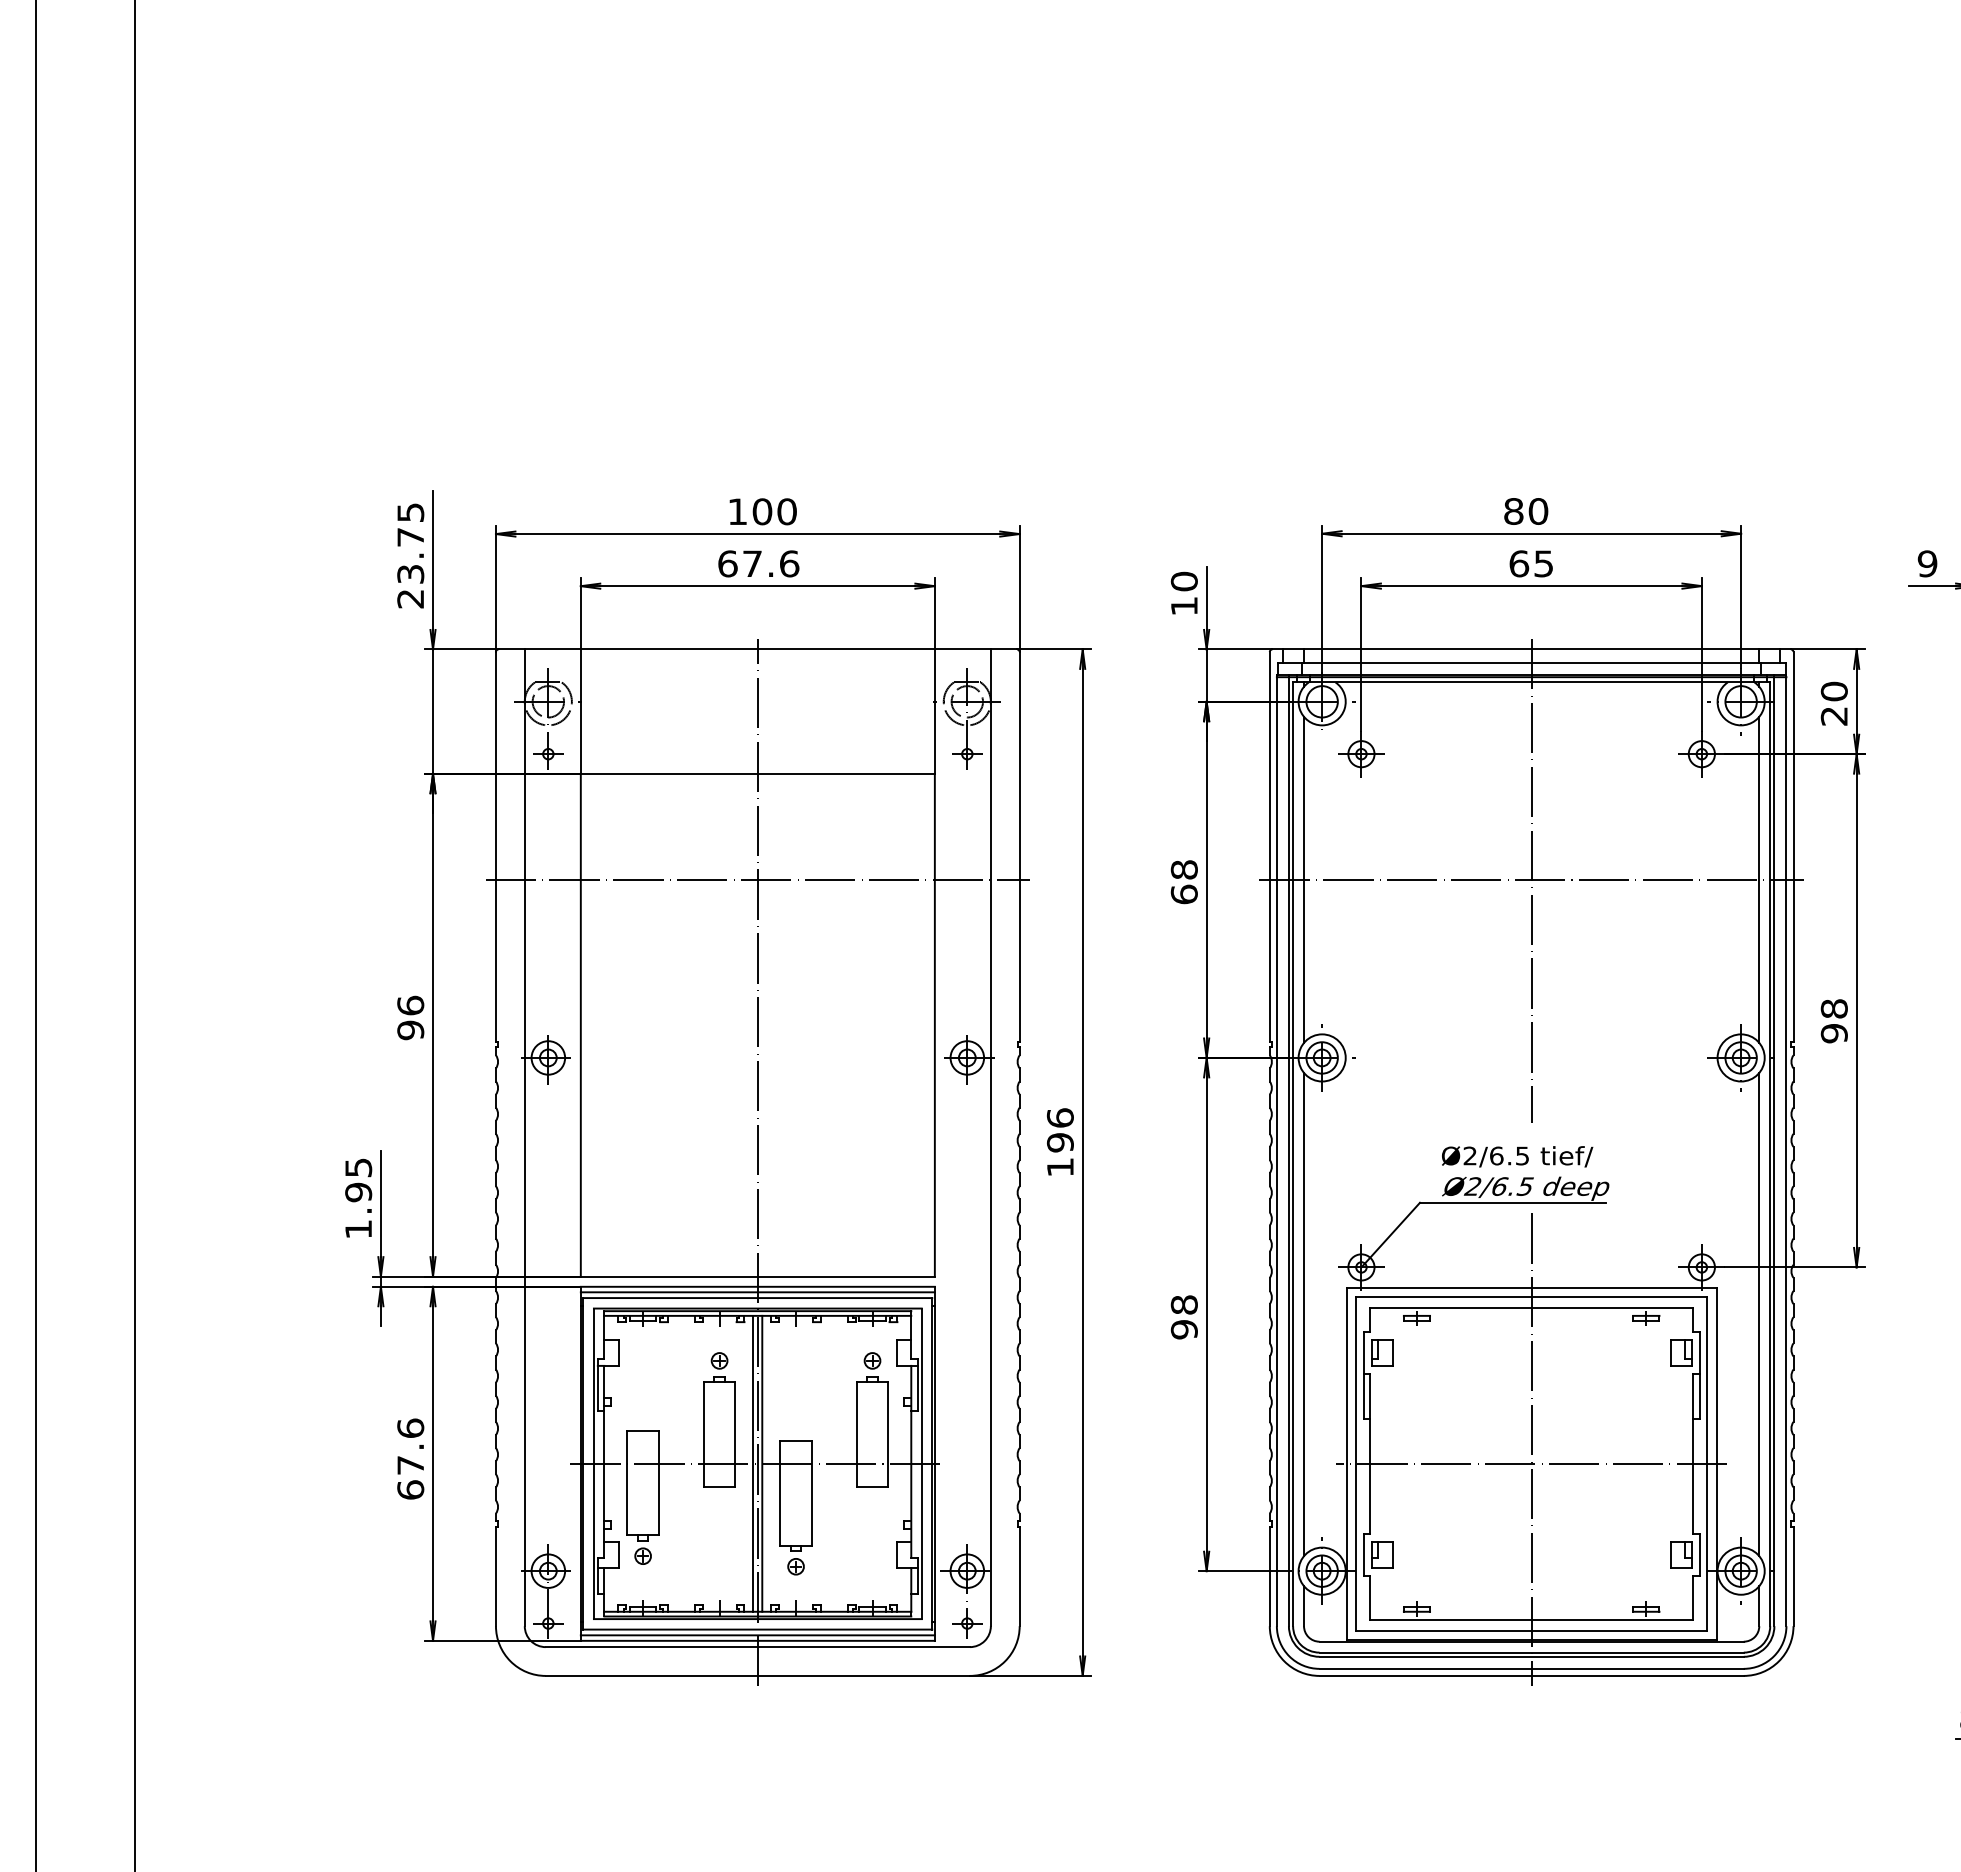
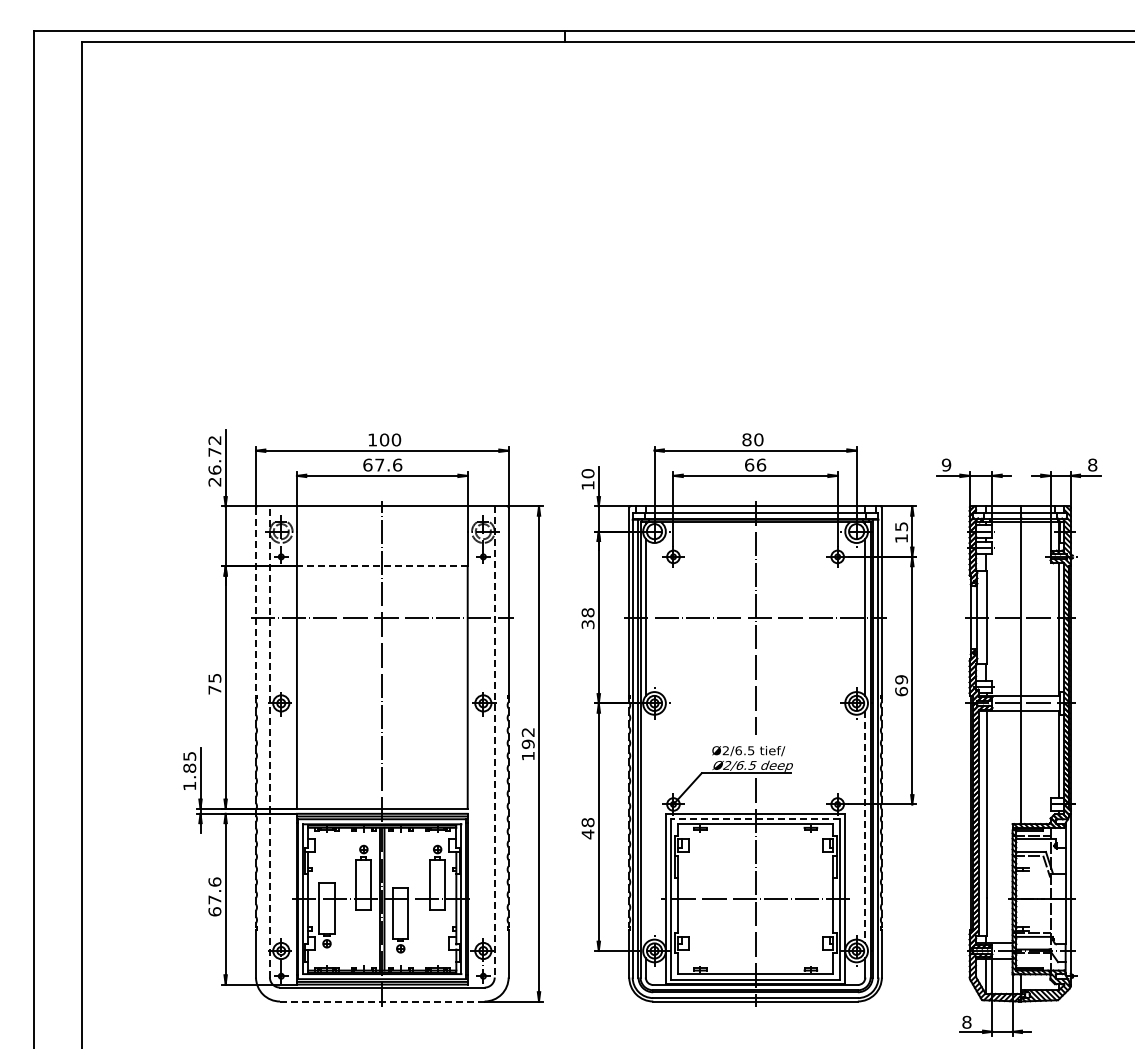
text: (409, 543) -> (214, 455), 23.75 -> 26.72
text: (1543, 562) -> (761, 464), 65 -> 66
text: (1834, 703) -> (901, 532), 20 -> 15
line: (756, 774) -> (381, 566), solid -> dashed
line: (496, 848) -> (256, 602), solid -> dashed
text: (1183, 894) -> (587, 624), 68 -> 38
text: (409, 1016) -> (214, 683), 96 -> 75
text: (1834, 1020) -> (901, 685), 98 -> 69
text: (1058, 1116) -> (527, 731), 196 -> 192
line: (523, 1136) -> (269, 741), solid -> dashed
line: (990, 1136) -> (494, 741), solid -> dashed
text: (358, 1190) -> (189, 767), 1.95 -> 1.85
line: (1531, 1296) -> (755, 818), solid -> dashed
line: (1303, 1313) -> (645, 826), removed
line: (1759, 1315) -> (865, 827), solid -> dashed
text: (1183, 1329) -> (587, 834), 98 -> 48
line: (758, 1675) -> (382, 1001), solid -> dashed

